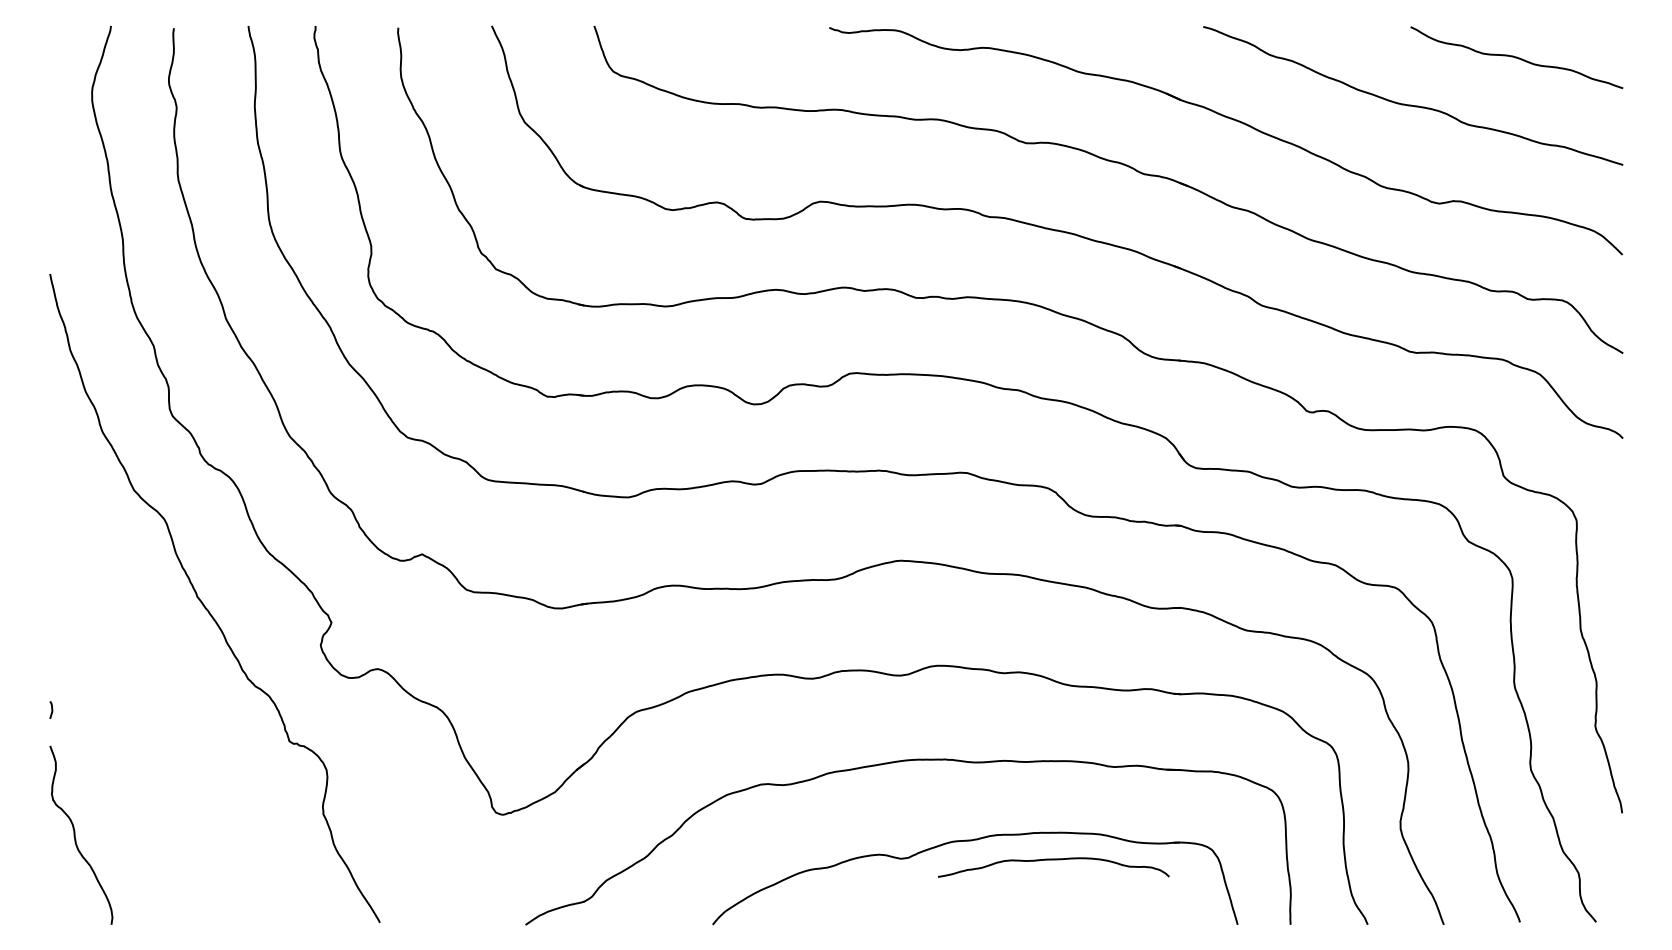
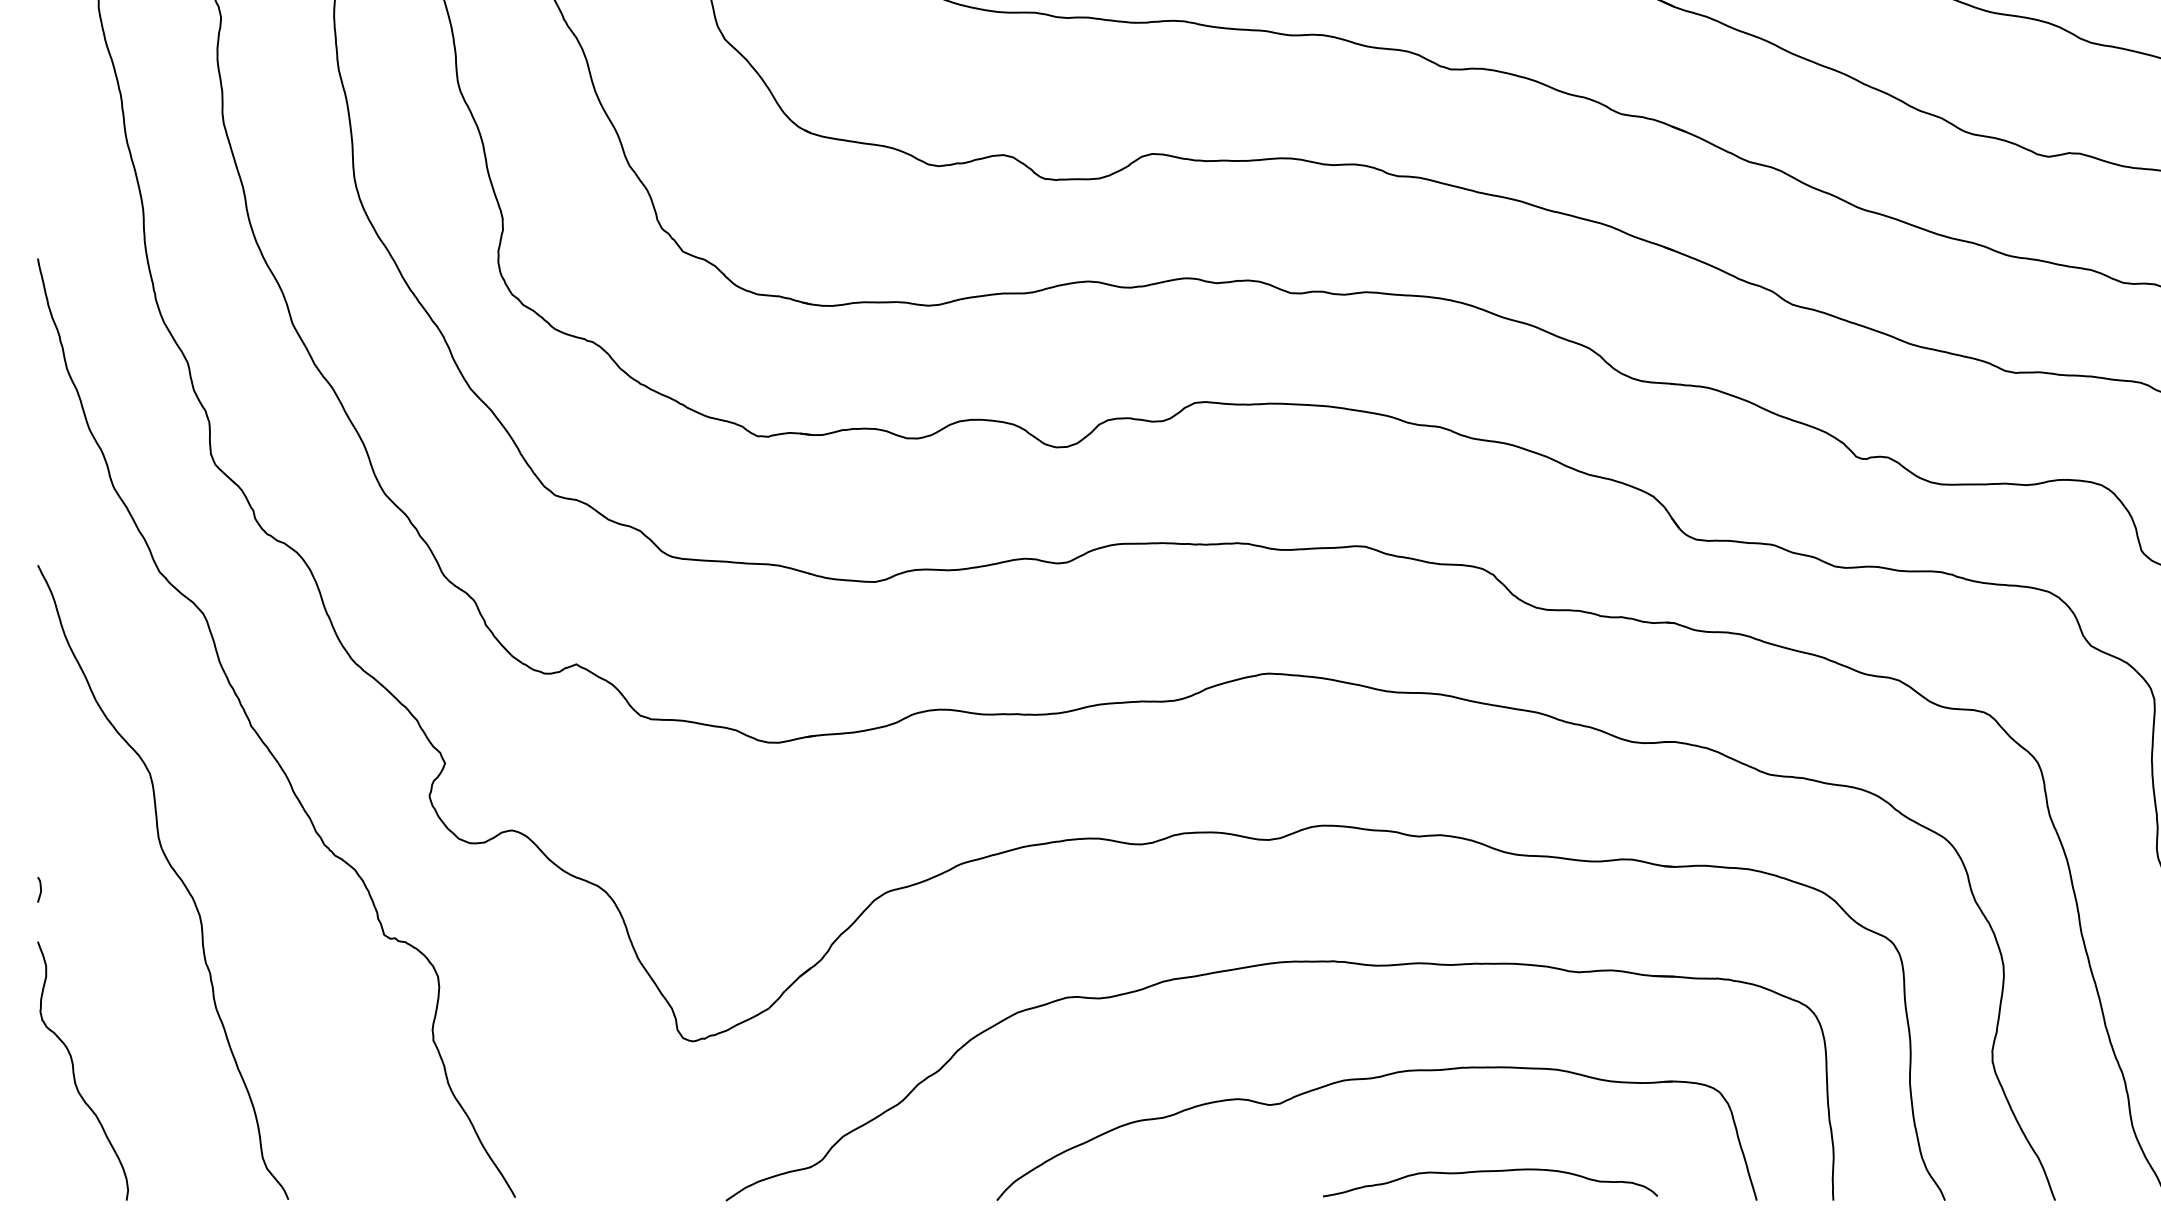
curve: (145, 700) -> (175, 875), added
curve: (1053, 860) -> (1490, 1172), moved

